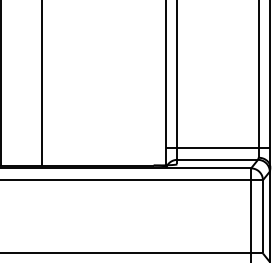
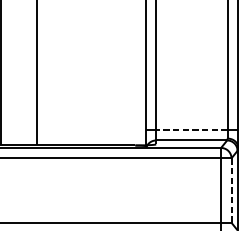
line: (217, 148) -> (191, 130), solid -> dashed
line: (262, 216) -> (231, 190), solid -> dashed

